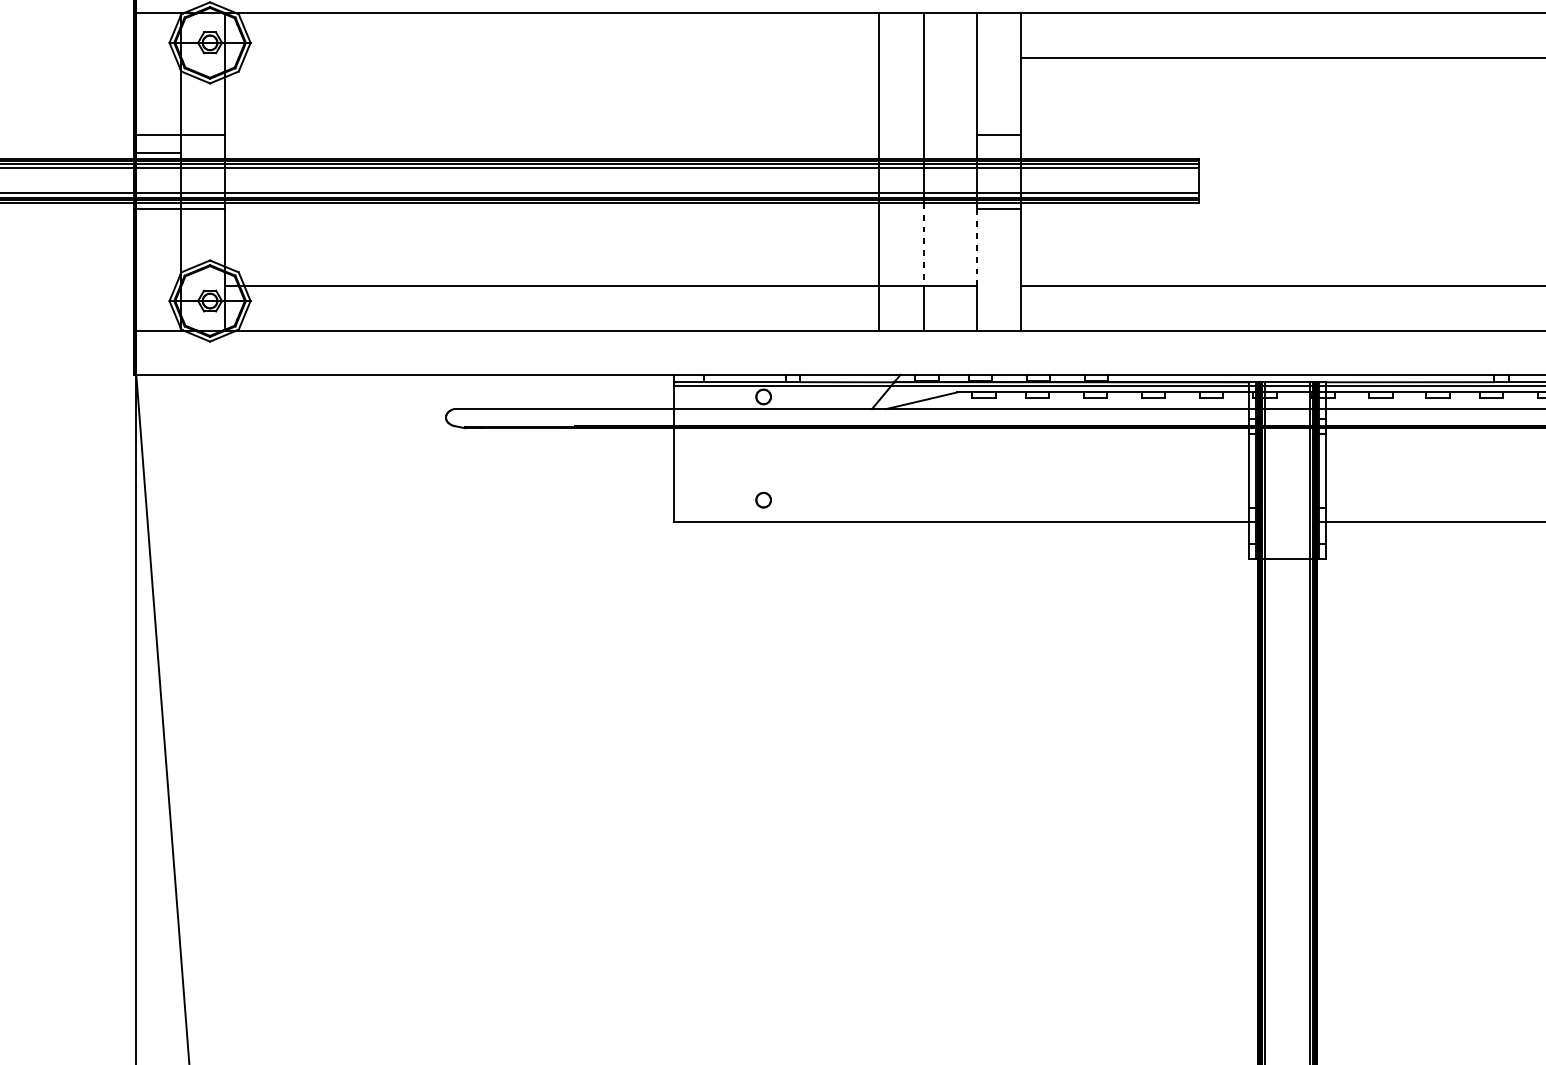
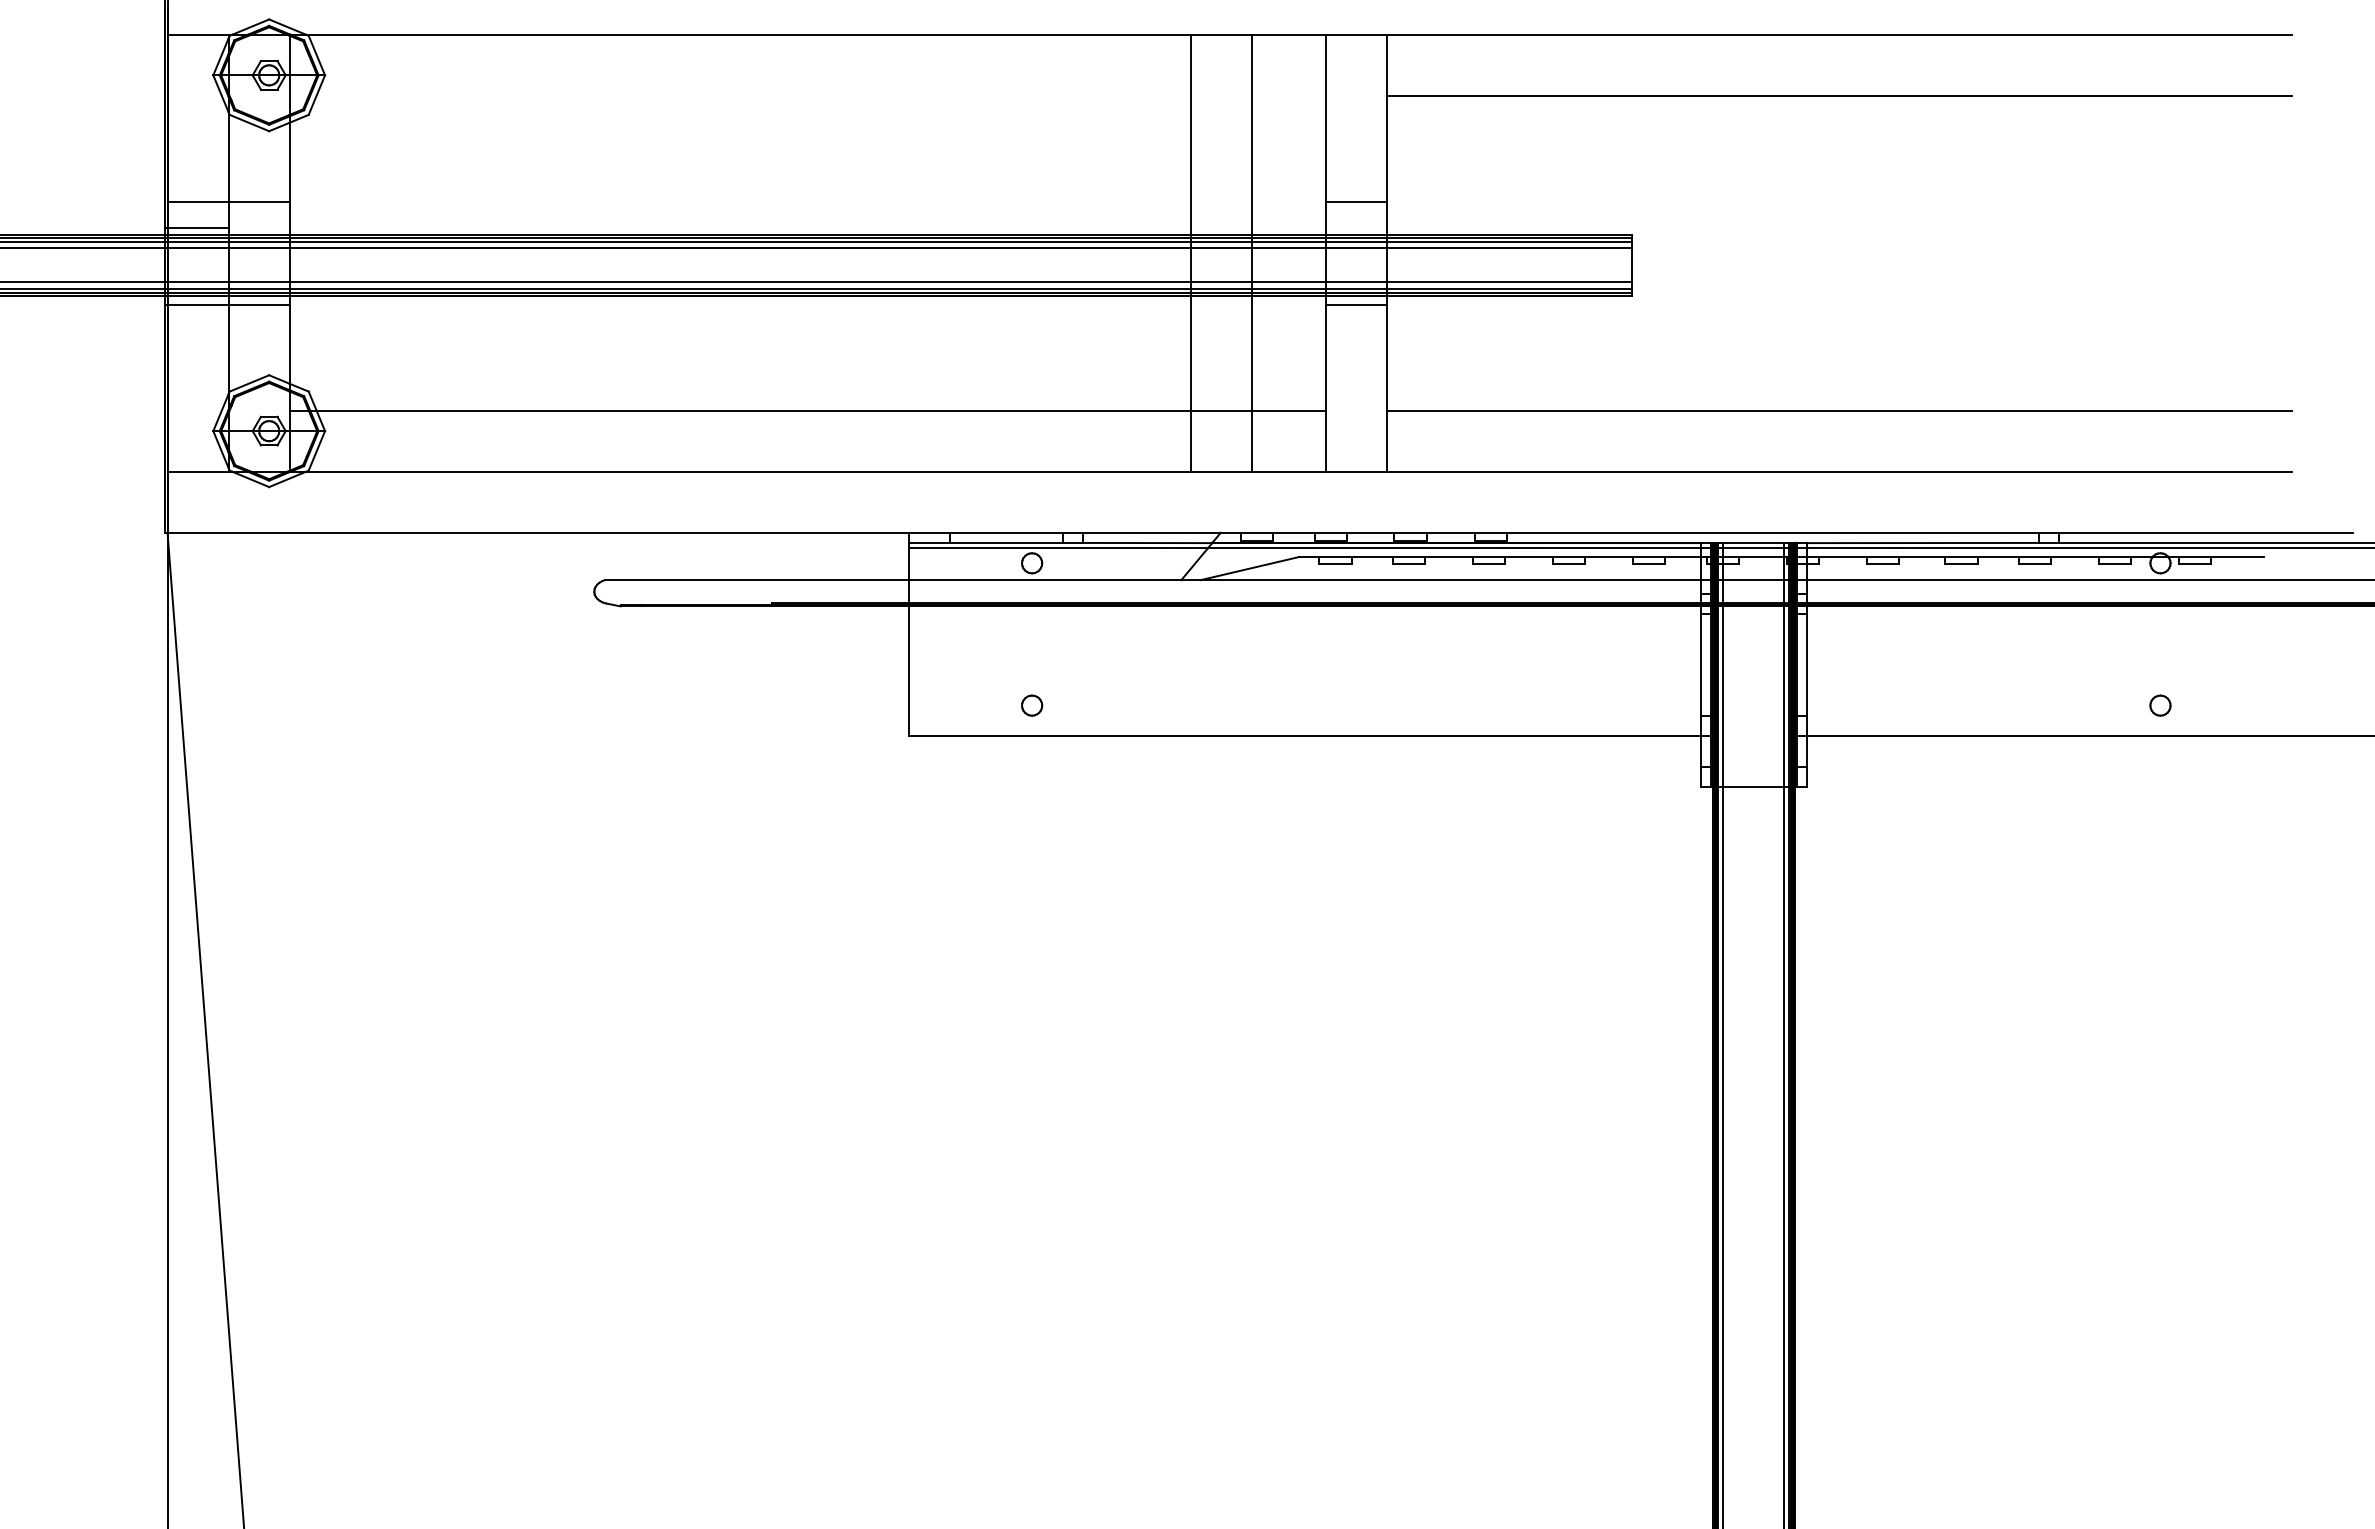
line: (923, 244) -> (1252, 353), dashed -> solid
line: (977, 247) -> (1326, 357), dashed -> solid

